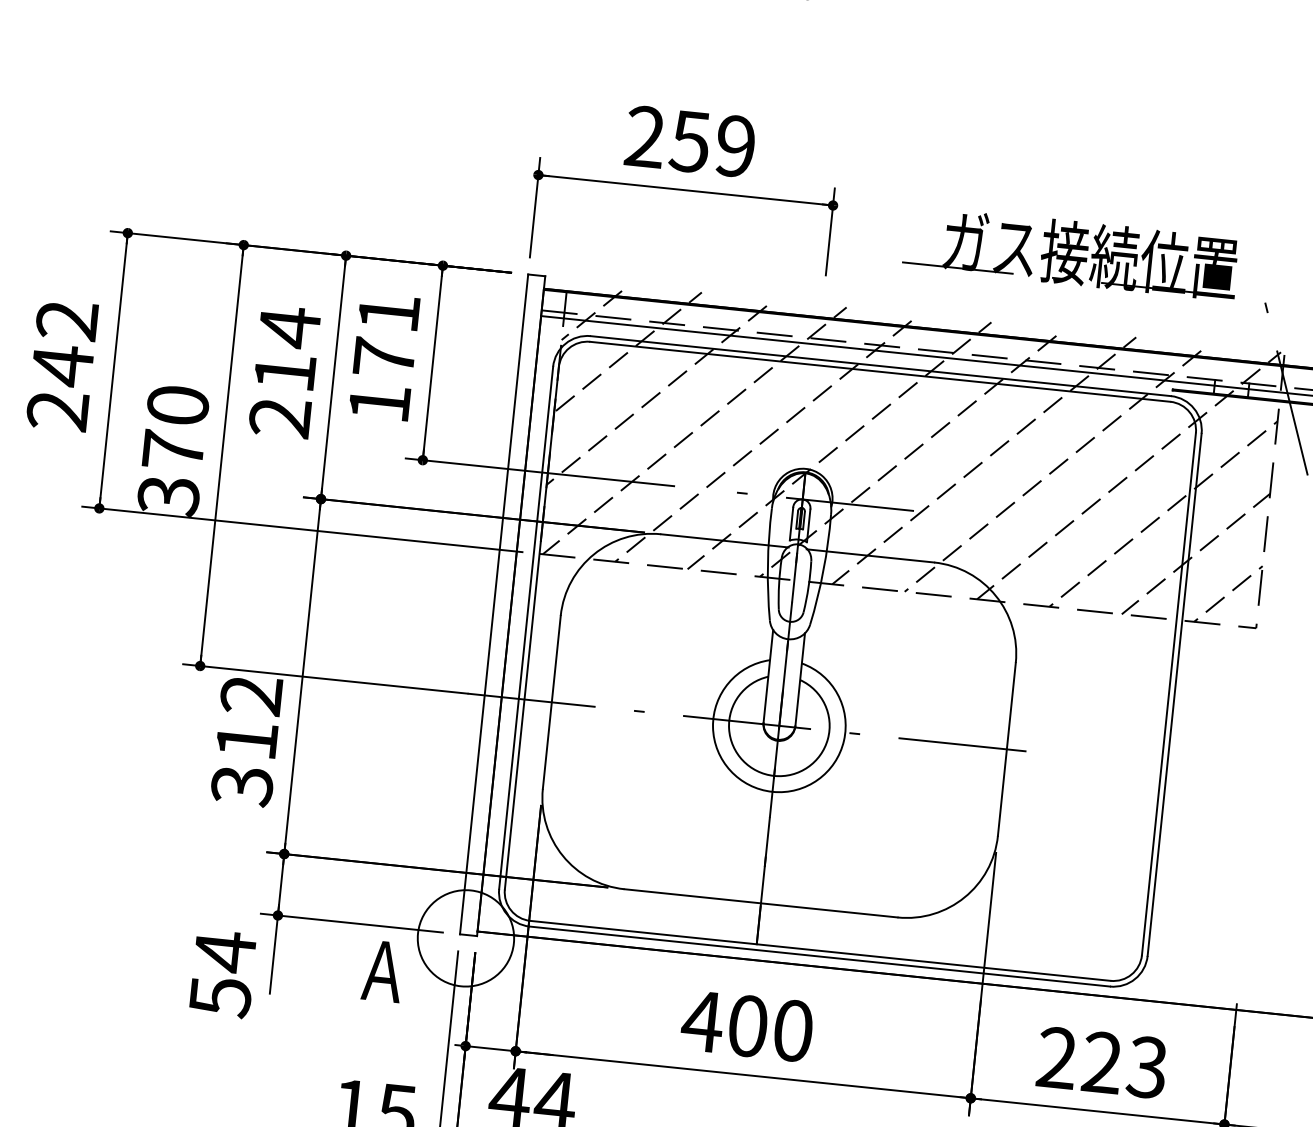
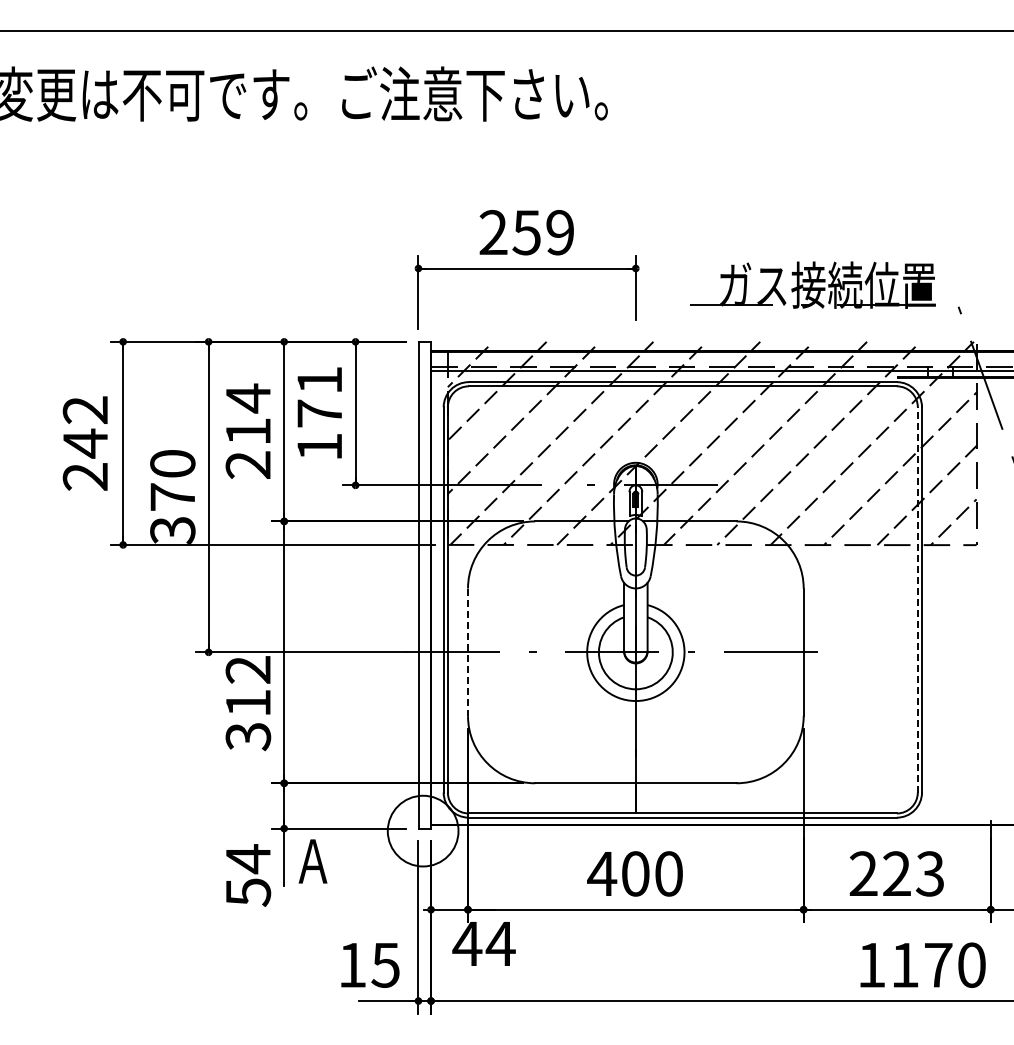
line: (1168, 693) -> (917, 599), solid -> dashed
line: (552, 702) -> (468, 652), solid -> dashed
text: (382, 971) -> (312, 861), moved

